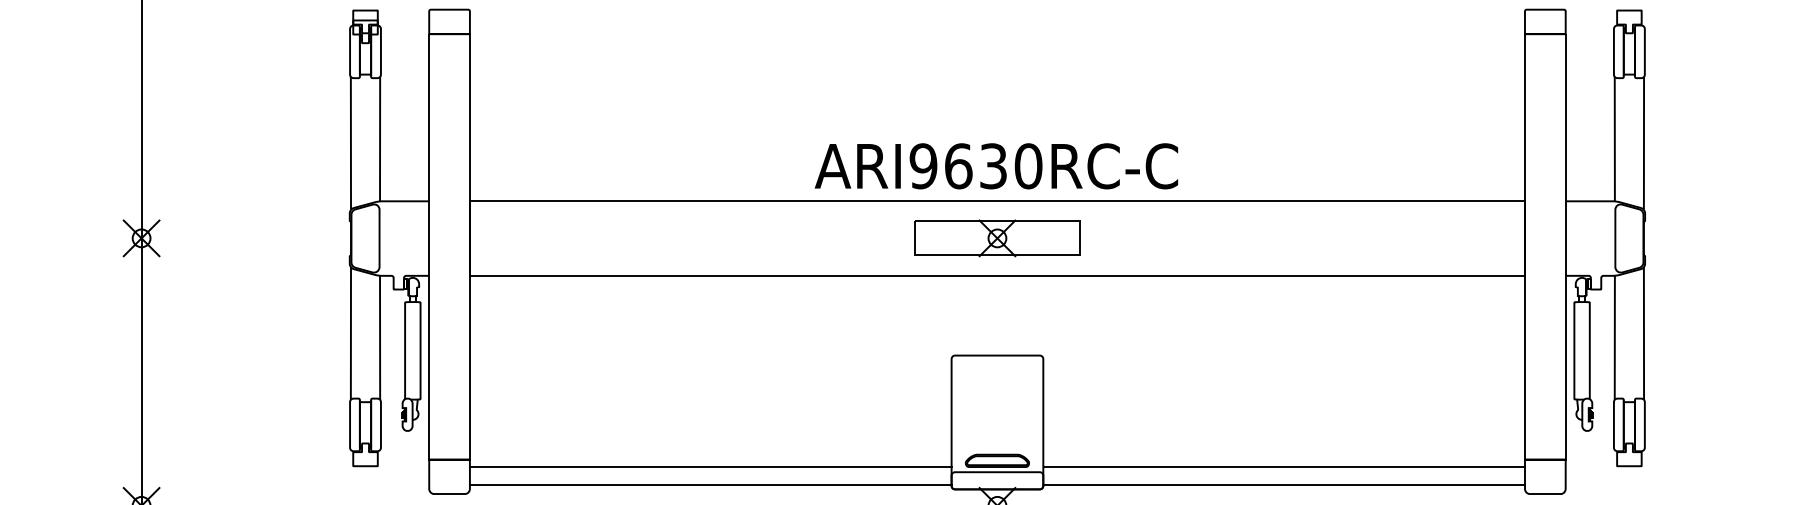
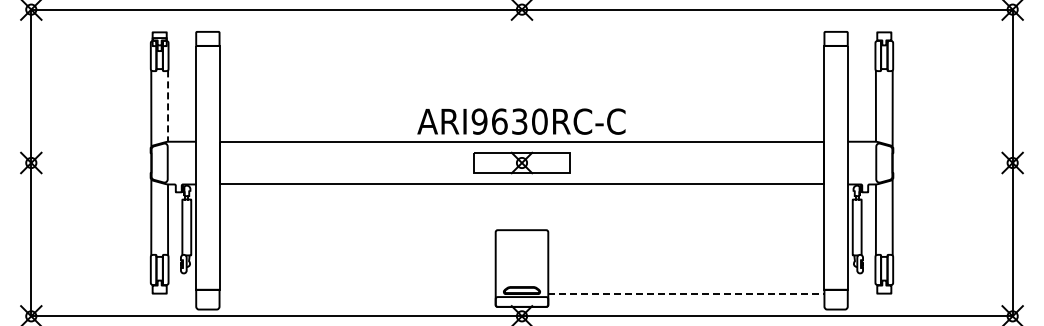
line: (380, 138) -> (168, 105), solid -> dashed
line: (710, 467) -> (357, 294), removed
line: (1284, 467) -> (686, 294), solid -> dashed
line: (710, 485) -> (357, 304), removed
line: (1284, 485) -> (686, 304), removed

